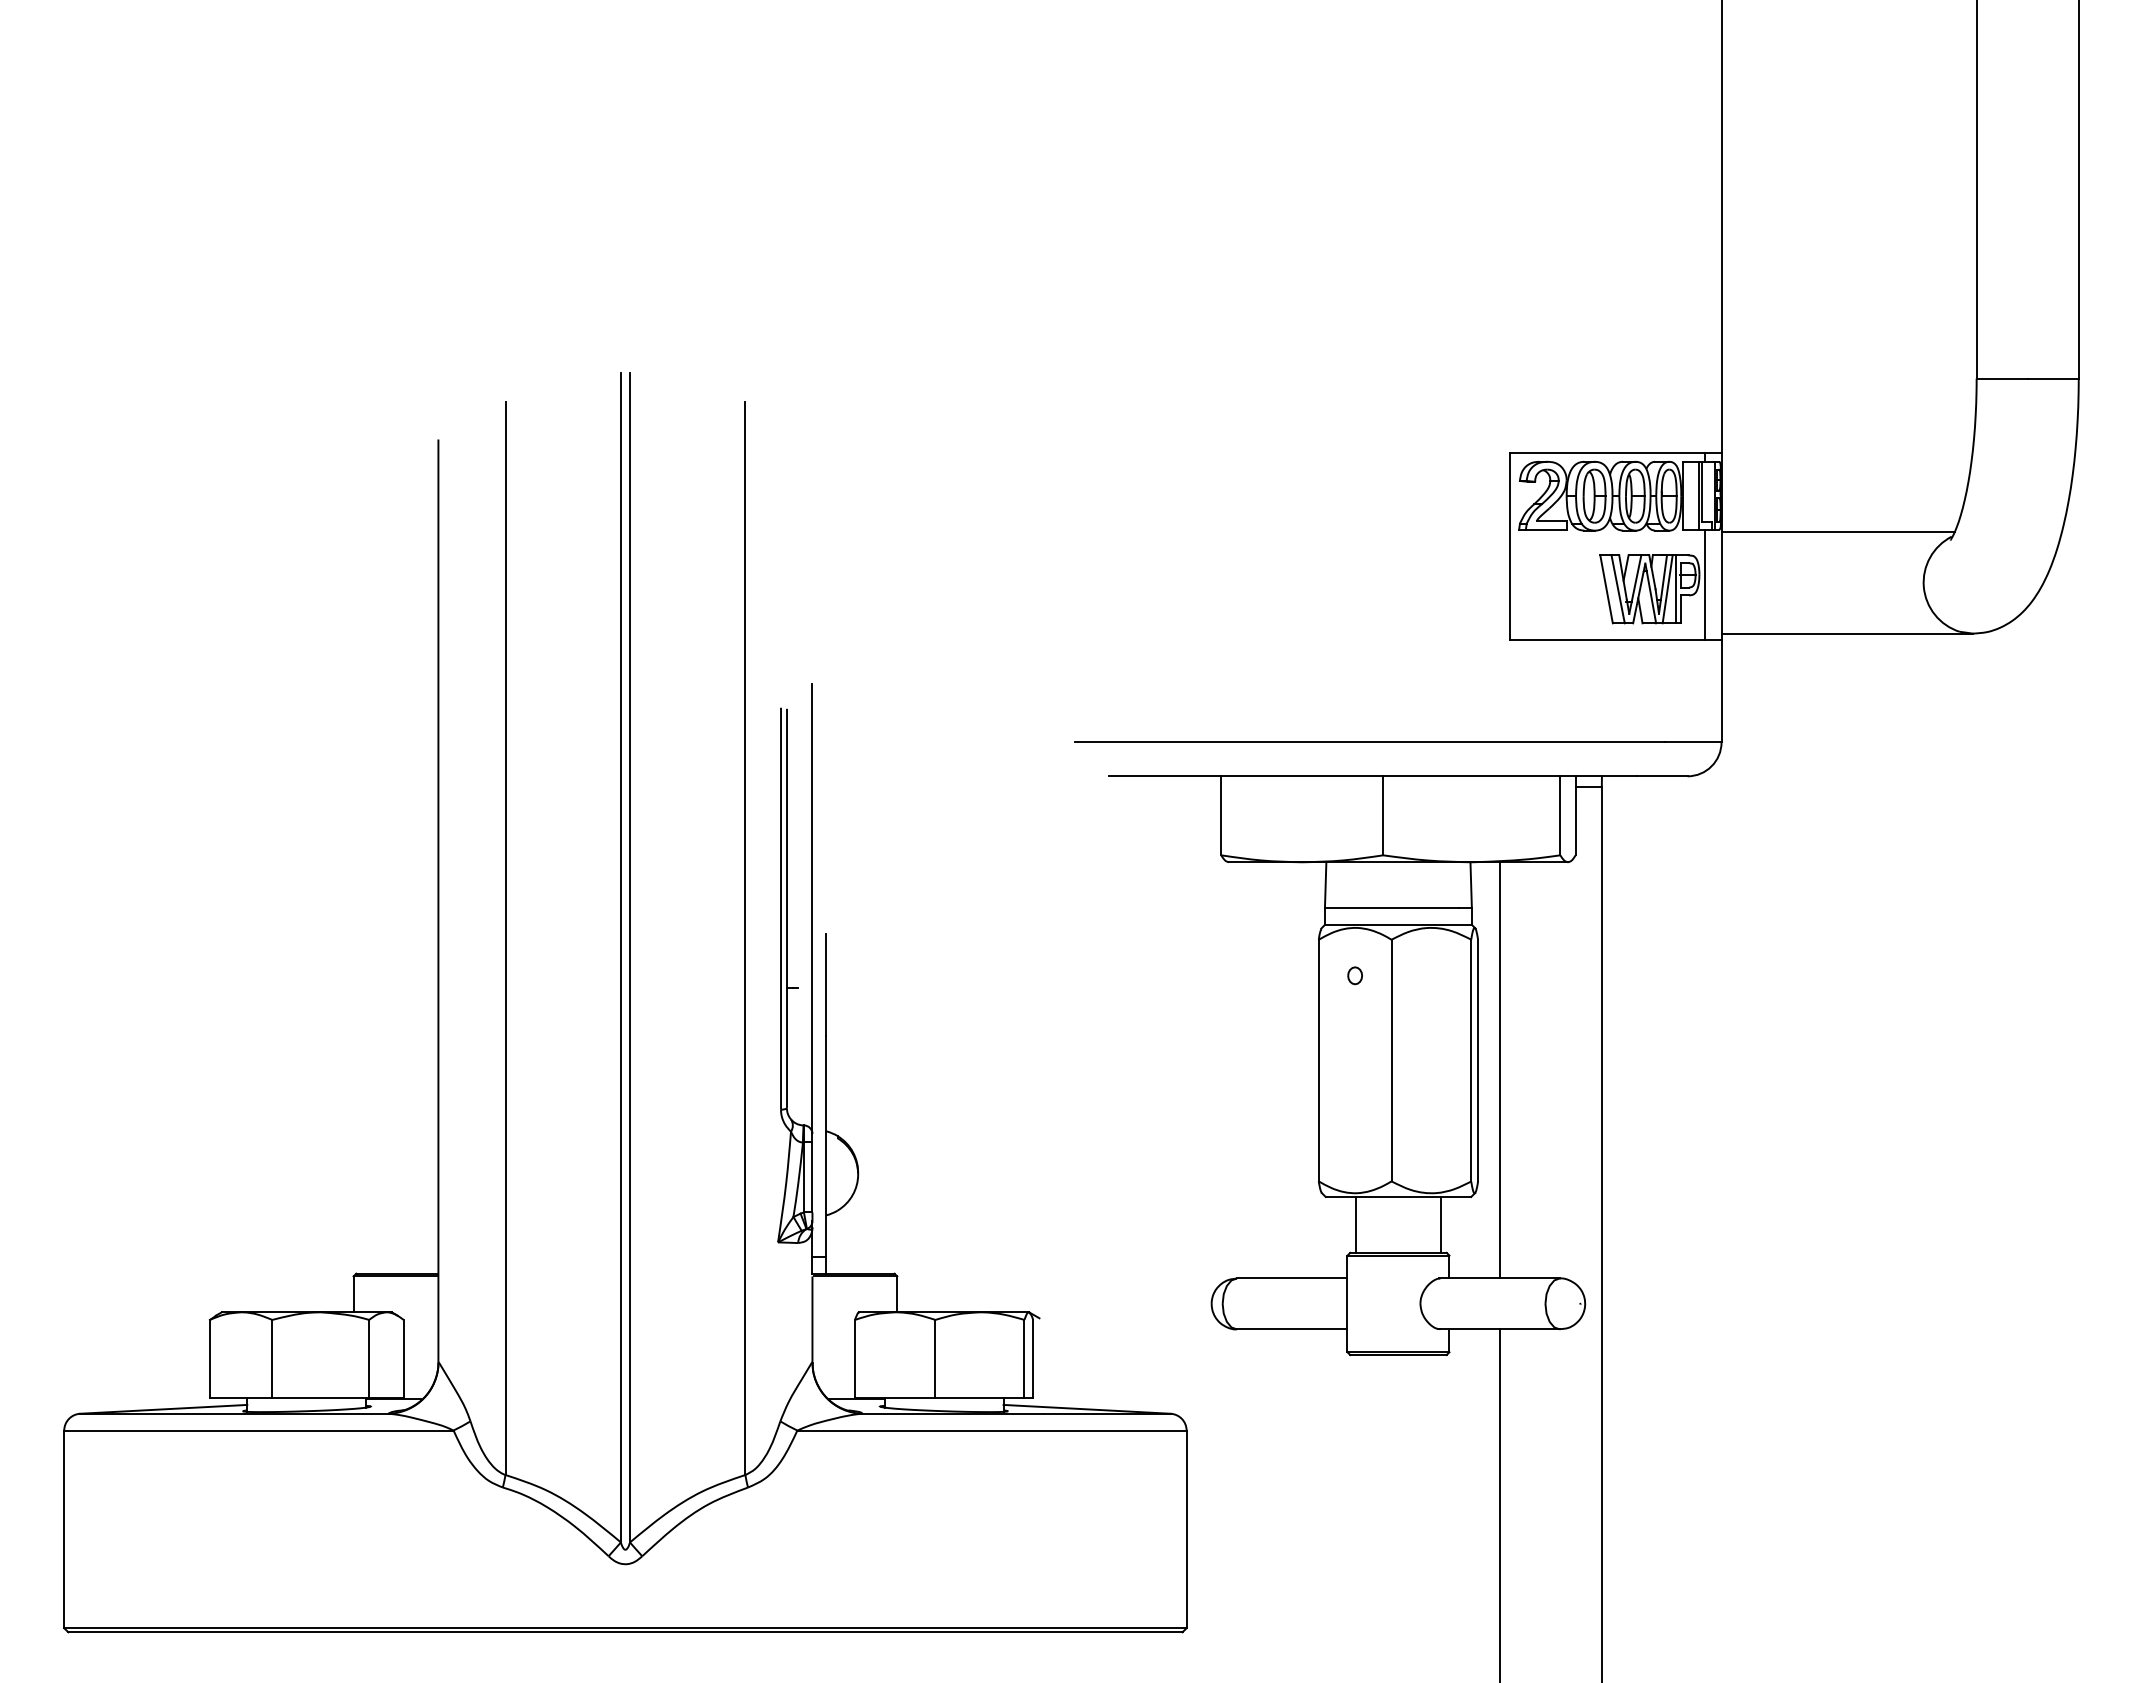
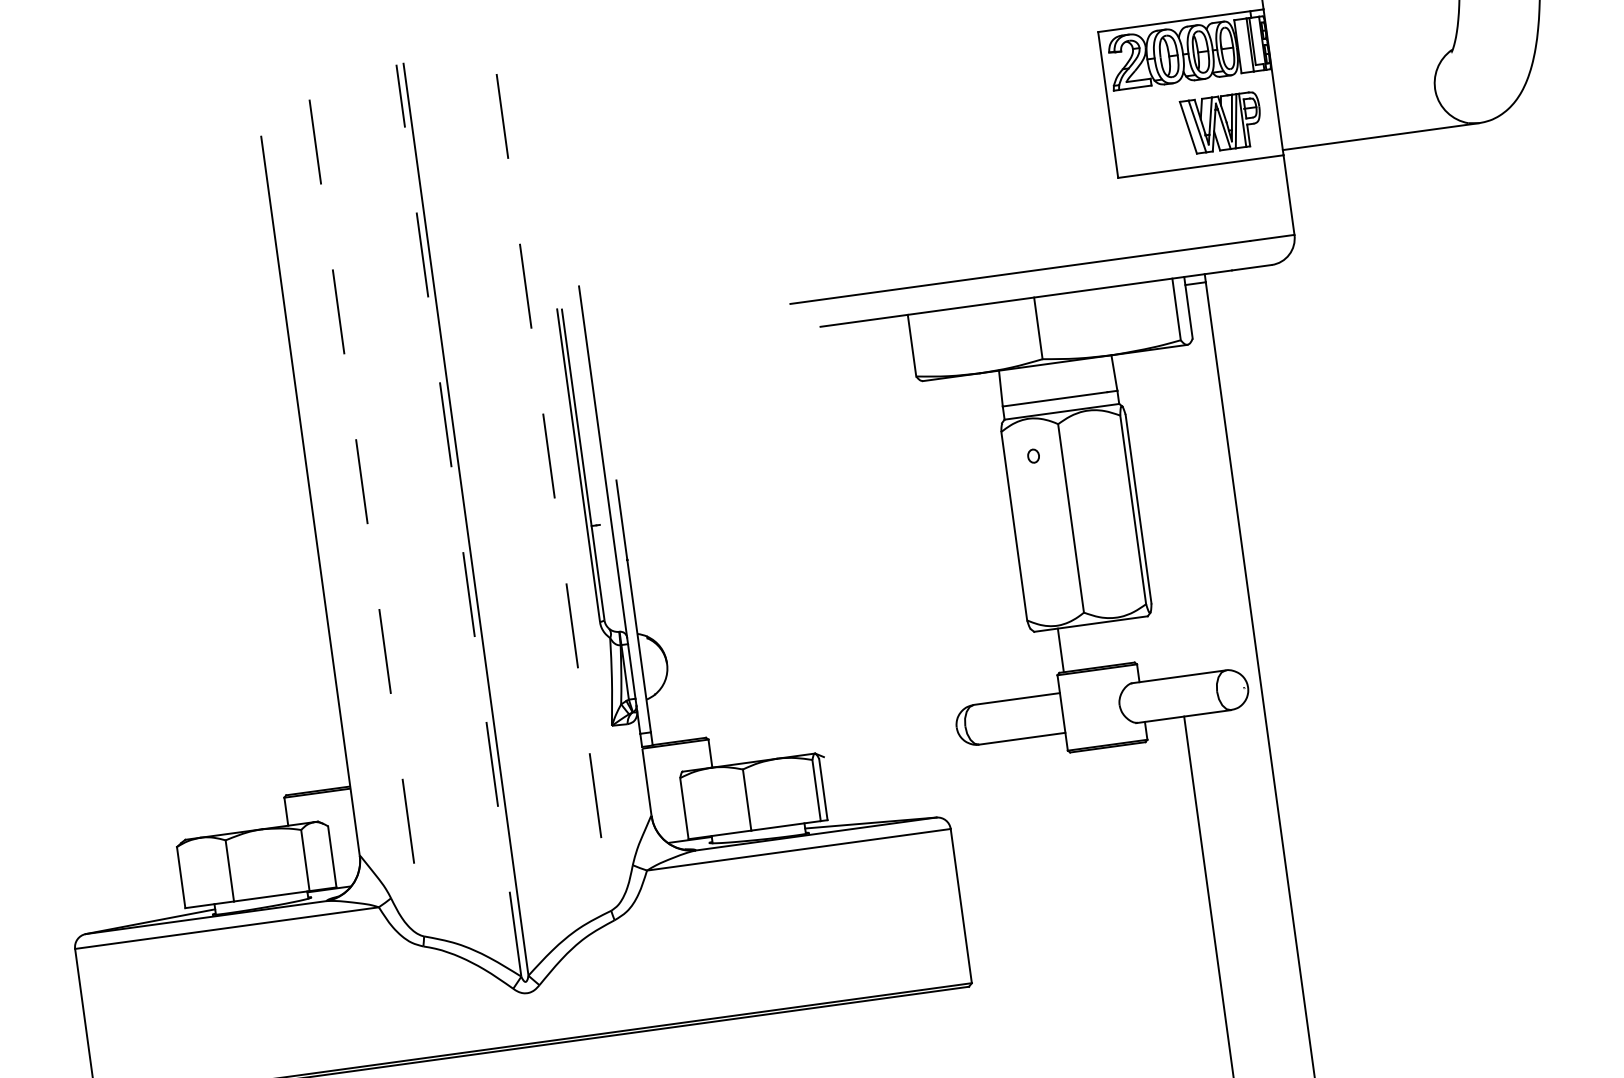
line: (1837, 531) -> (1362, 58), removed
line: (1704, 584) -> (1264, 113), removed
line: (505, 939) -> (366, 518), solid -> dashed
line: (745, 939) -> (554, 493), solid -> dashed
line: (620, 957) -> (458, 520), solid -> dashed
line: (1499, 1070) -> (1156, 514), removed
line: (1440, 1224) -> (1126, 641), removed

